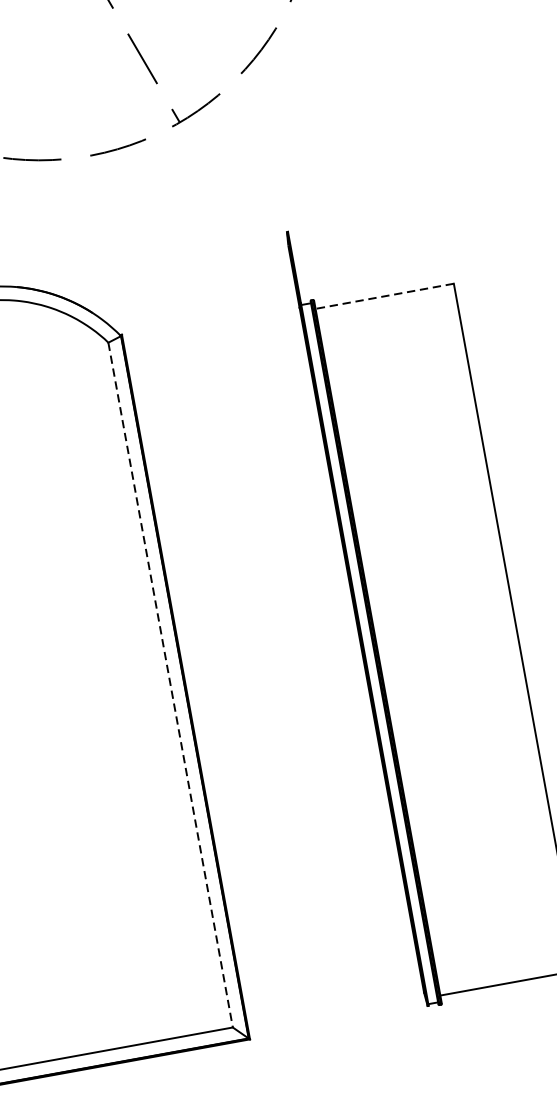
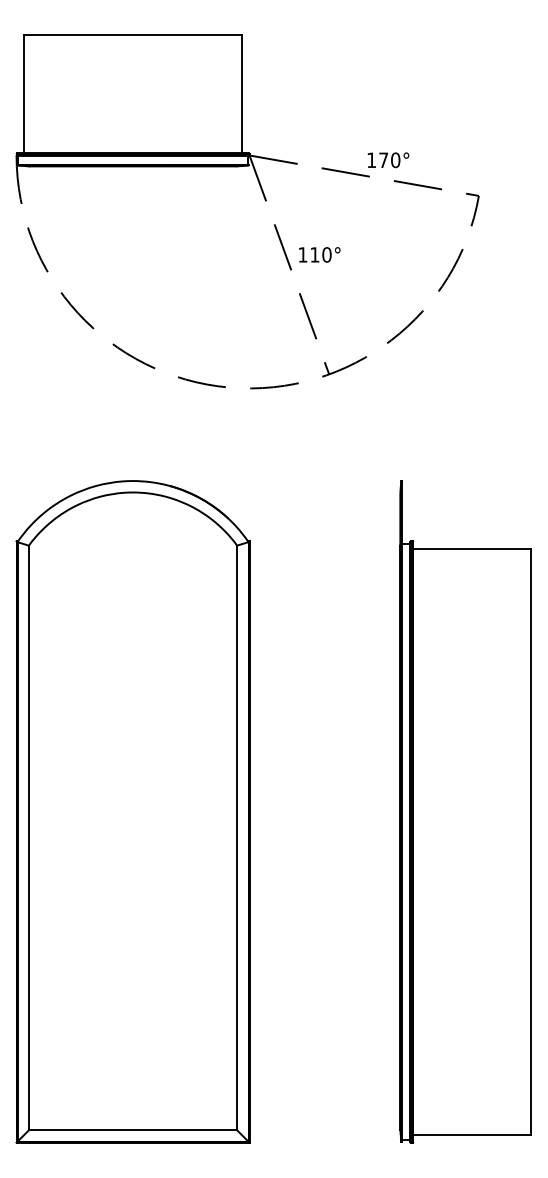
line: (383, 296) -> (471, 548), dashed -> solid
line: (171, 685) -> (237, 838), dashed -> solid

